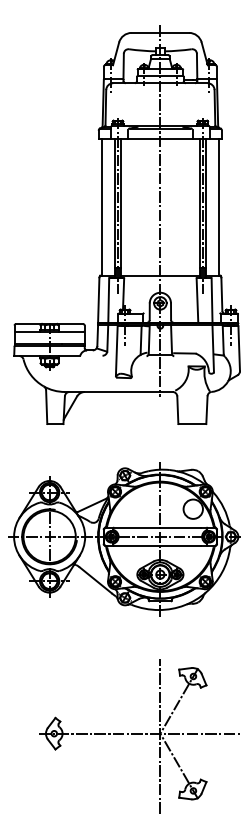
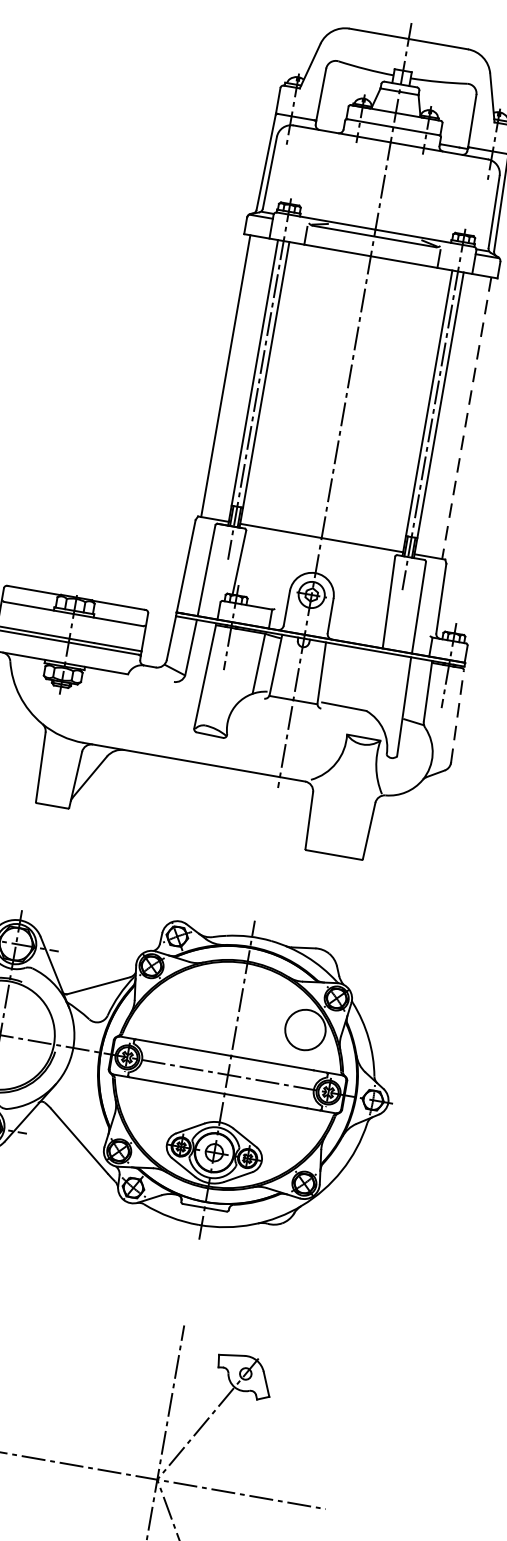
line: (219, 207) -> (467, 419), solid -> dashed
line: (239, 348) -> (458, 716), solid -> dashed

